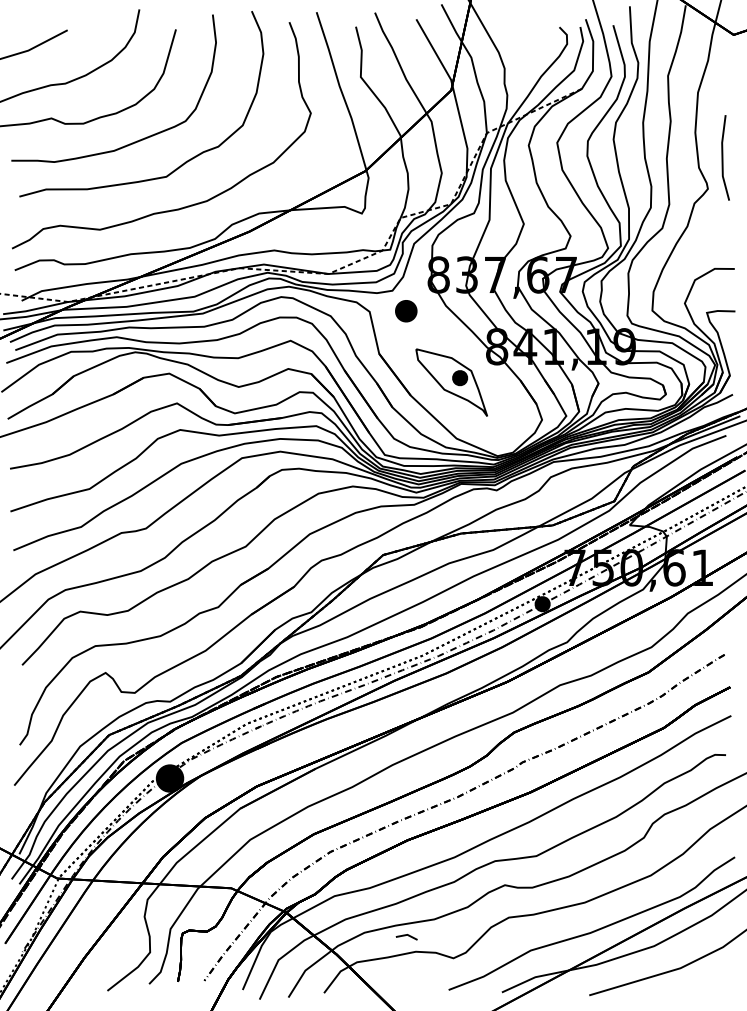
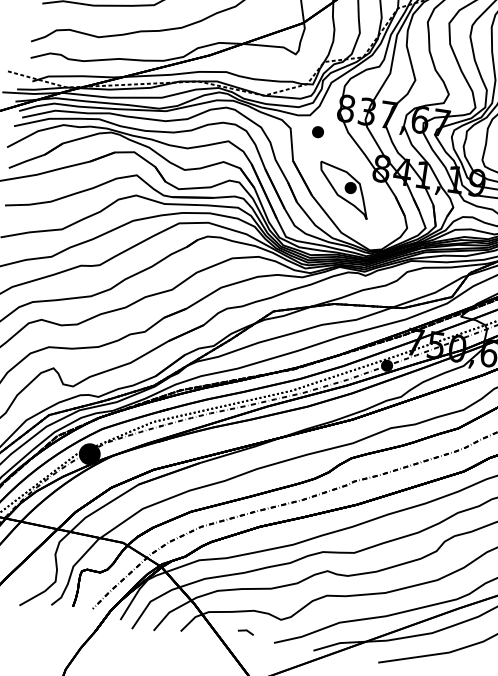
part: (406, 311) -> (318, 132), size x0.71
line: (405, 936) -> (245, 631), moved

